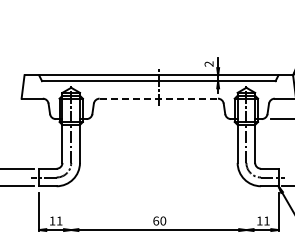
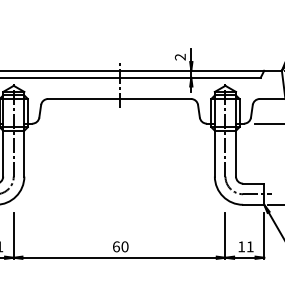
line: (159, 98) -> (120, 98), dashed -> solid
line: (71, 211) -> (14, 235), added
line: (246, 211) -> (225, 235), added

